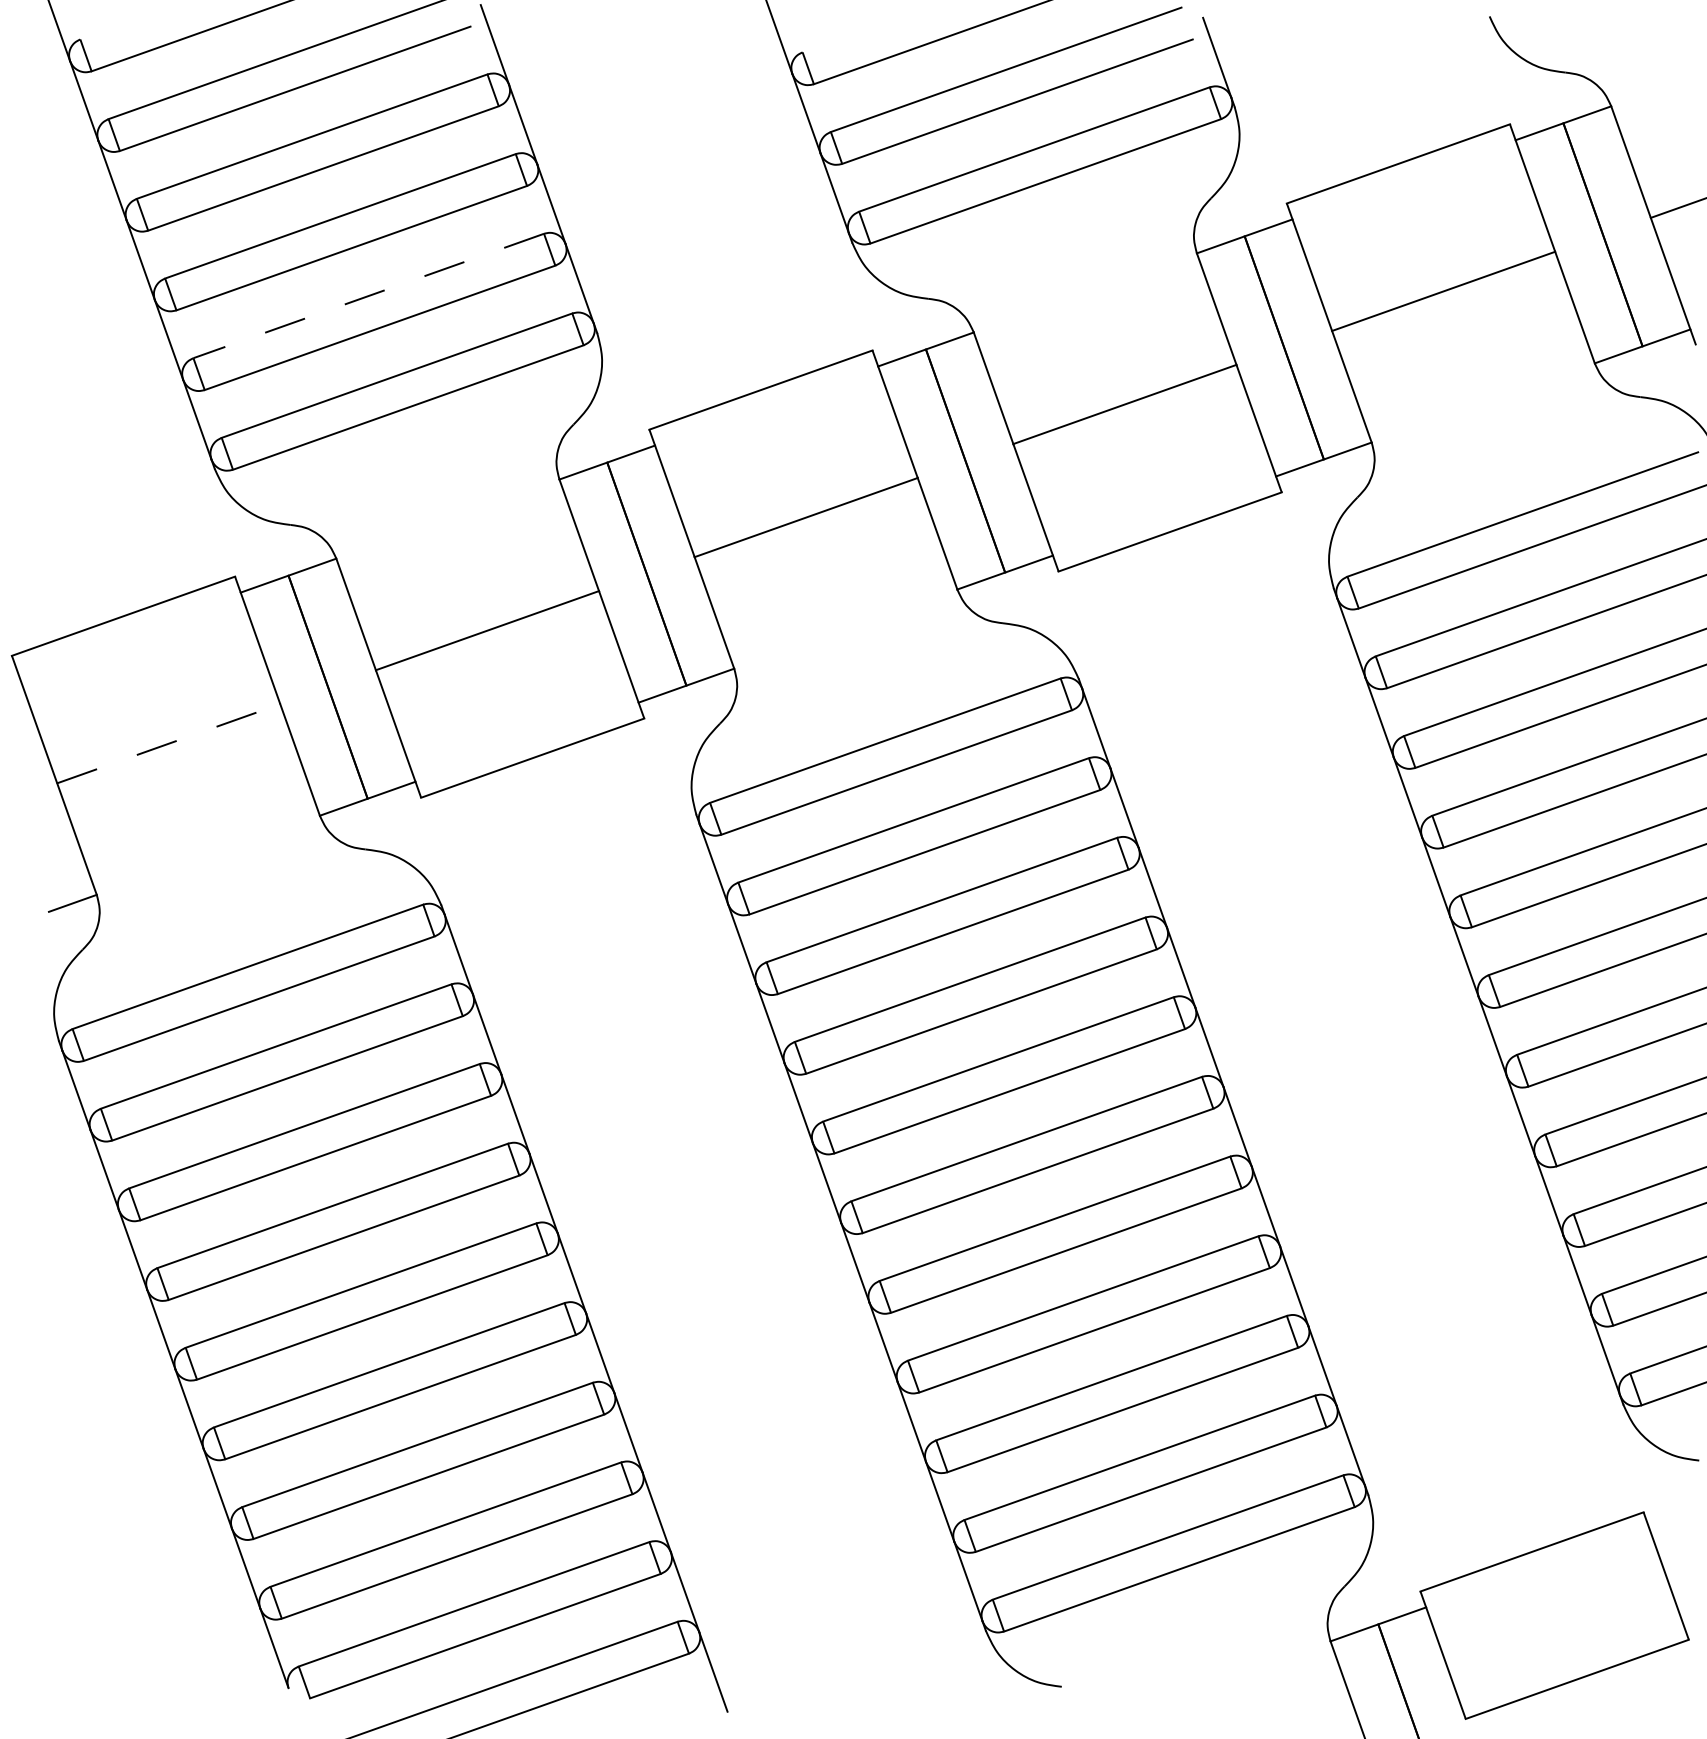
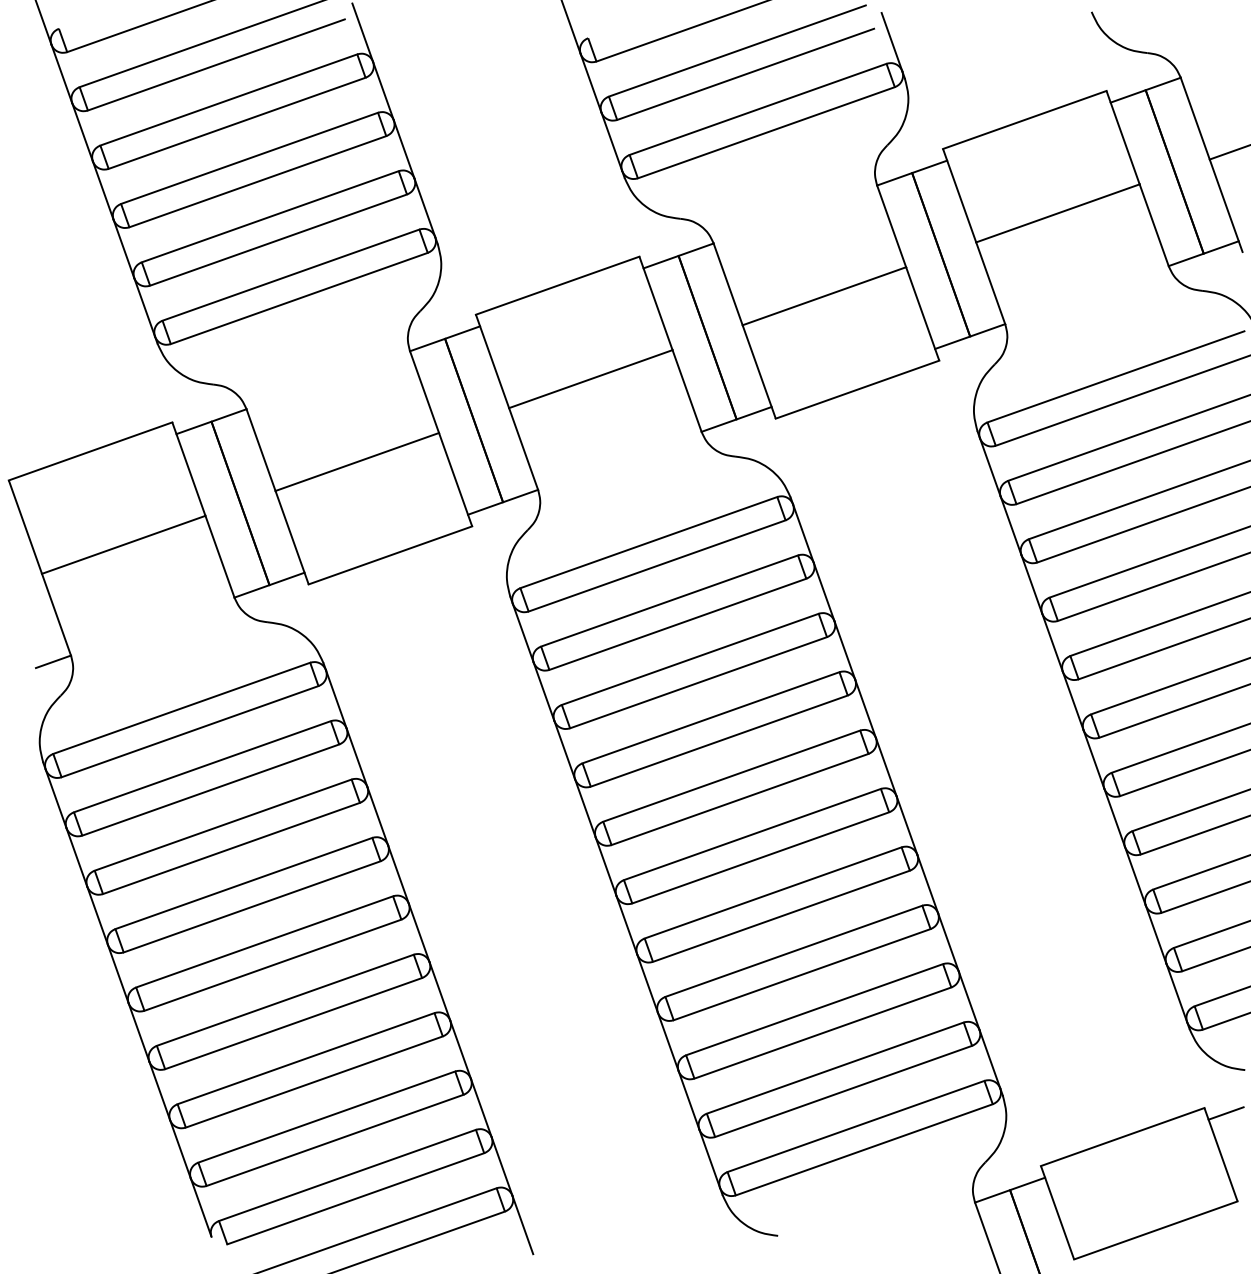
line: (367, 295) -> (269, 216), dashed -> solid
line: (168, 743) -> (123, 544), dashed -> solid
line: (1672, 1519) -> (1225, 1113), added

